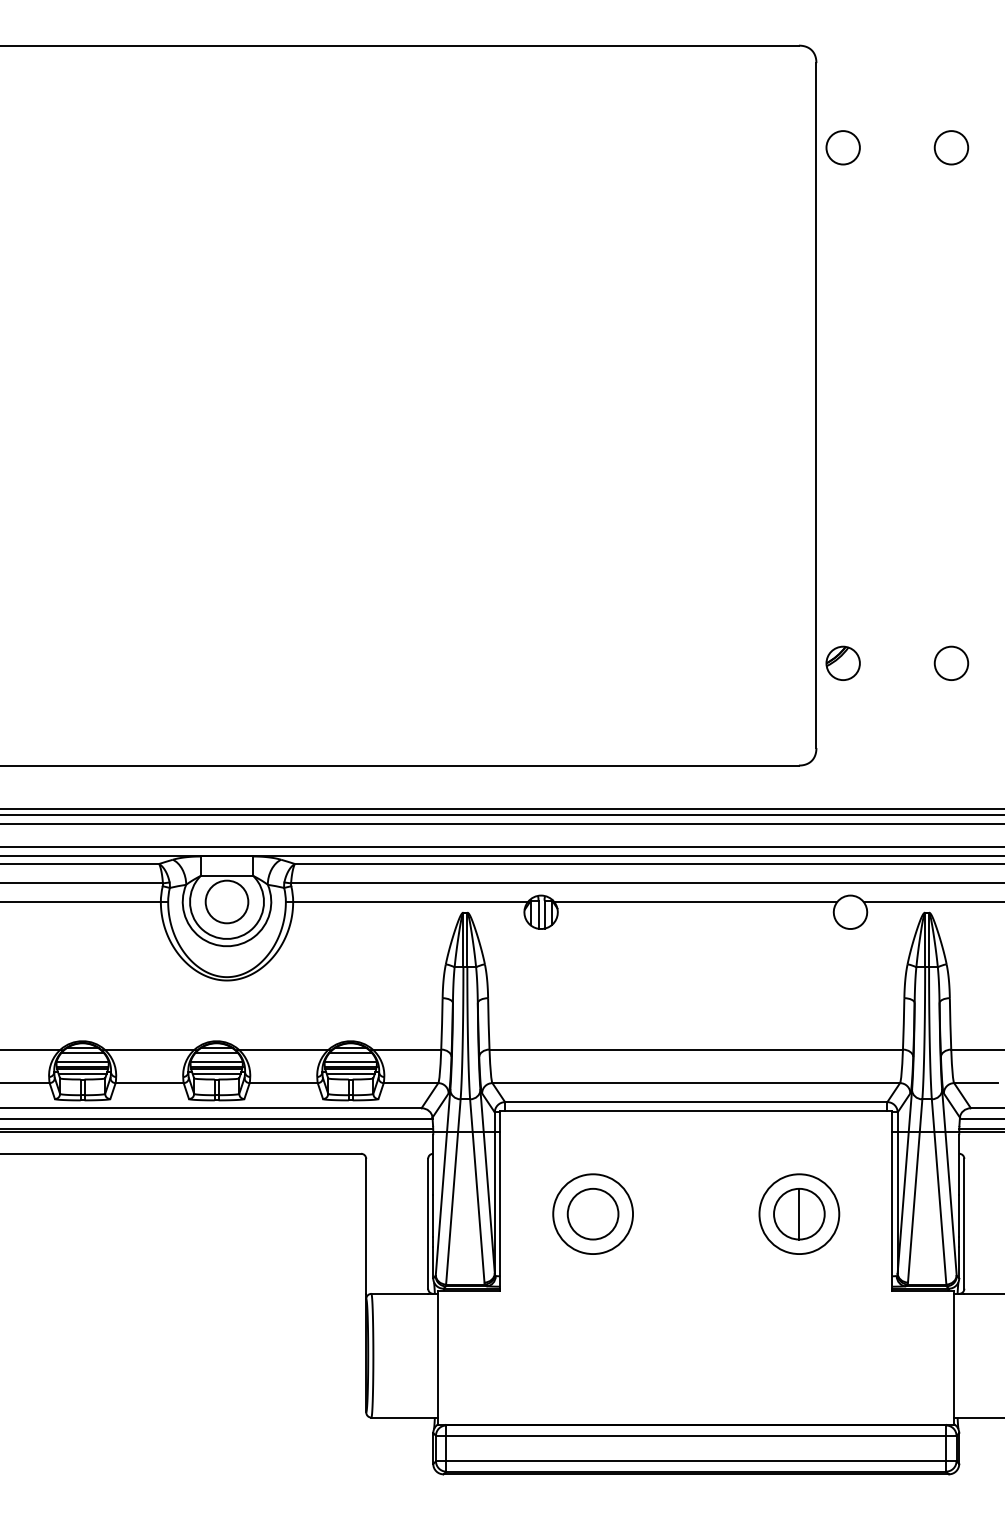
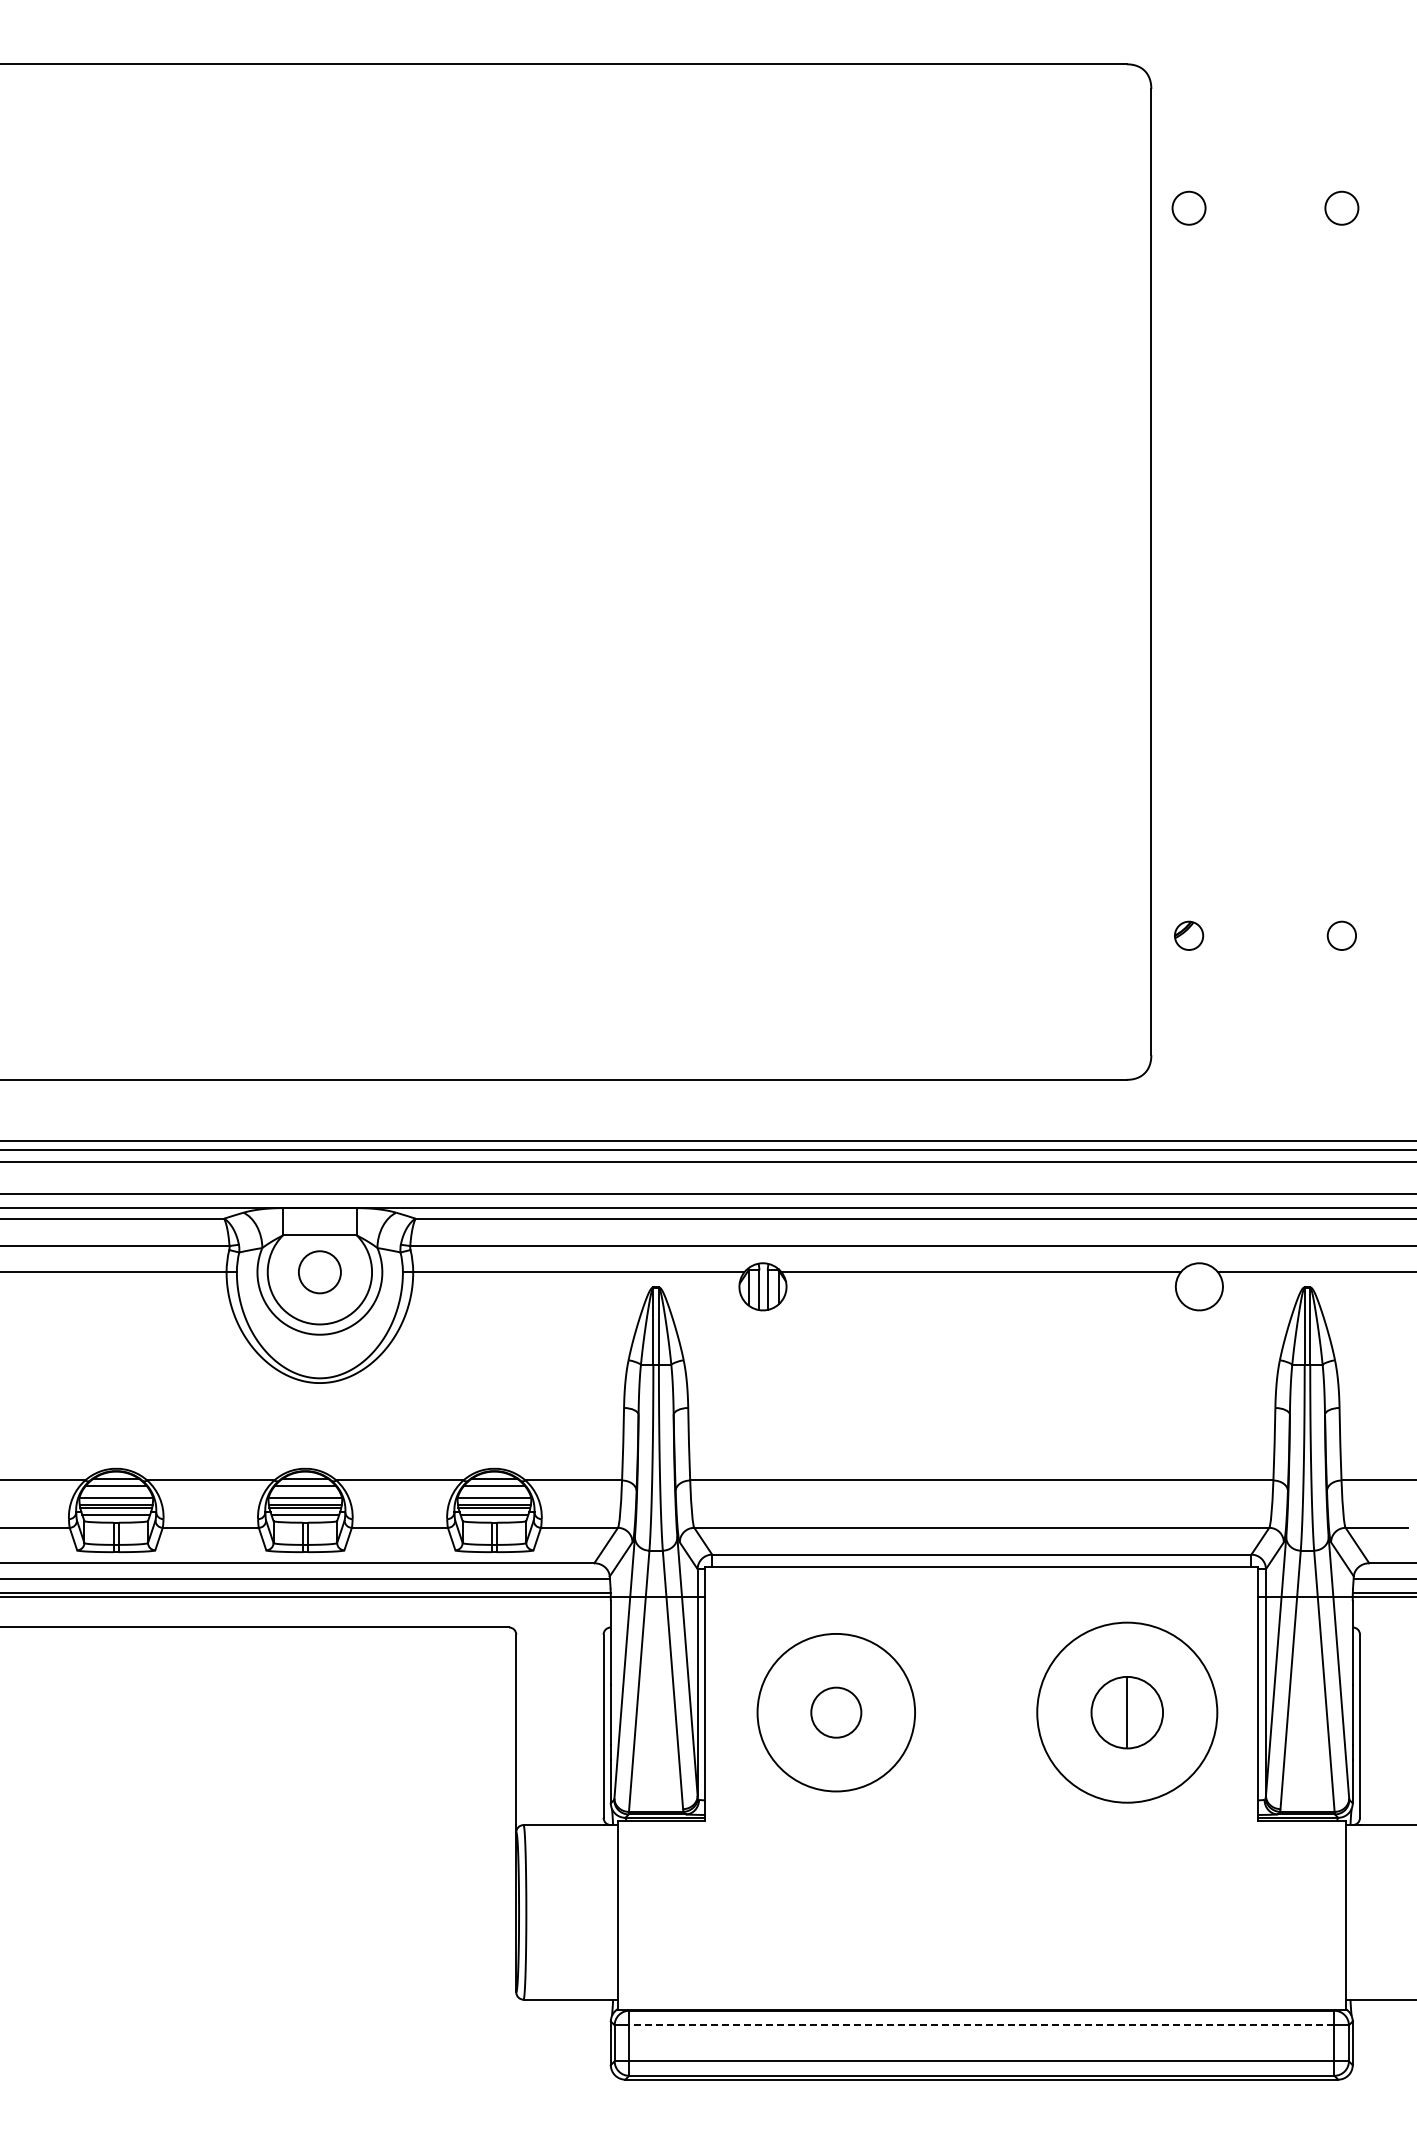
circle: (842, 147) -> (1188, 207), size x0.7
circle: (951, 147) -> (1341, 207), size x0.7
part: (842, 663) -> (1188, 935), size x0.6
circle: (951, 663) -> (1341, 935), size x0.6
circle: (226, 902) -> (319, 1272), size x0.7
circle: (593, 1214) -> (836, 1712), size x0.7
circle: (593, 1214) -> (836, 1712), size x1.4
circle: (799, 1214) -> (1127, 1712), size x1.6
line: (696, 1435) -> (981, 2025), solid -> dashed

